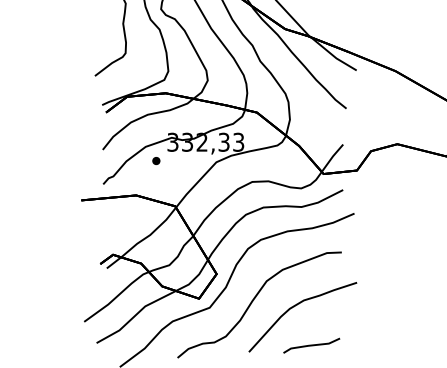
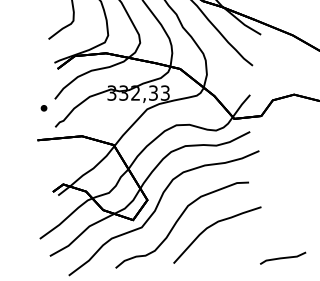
part: (156, 160) -> (44, 107), moved
line: (311, 345) -> (282, 258), moved

